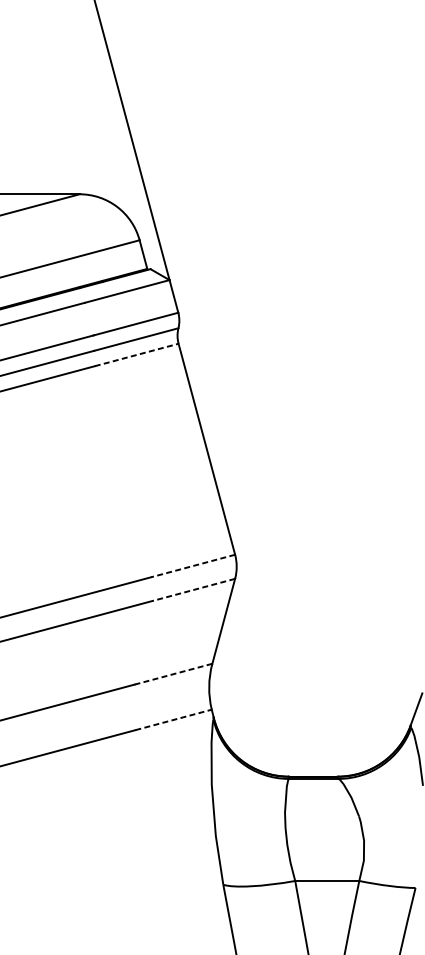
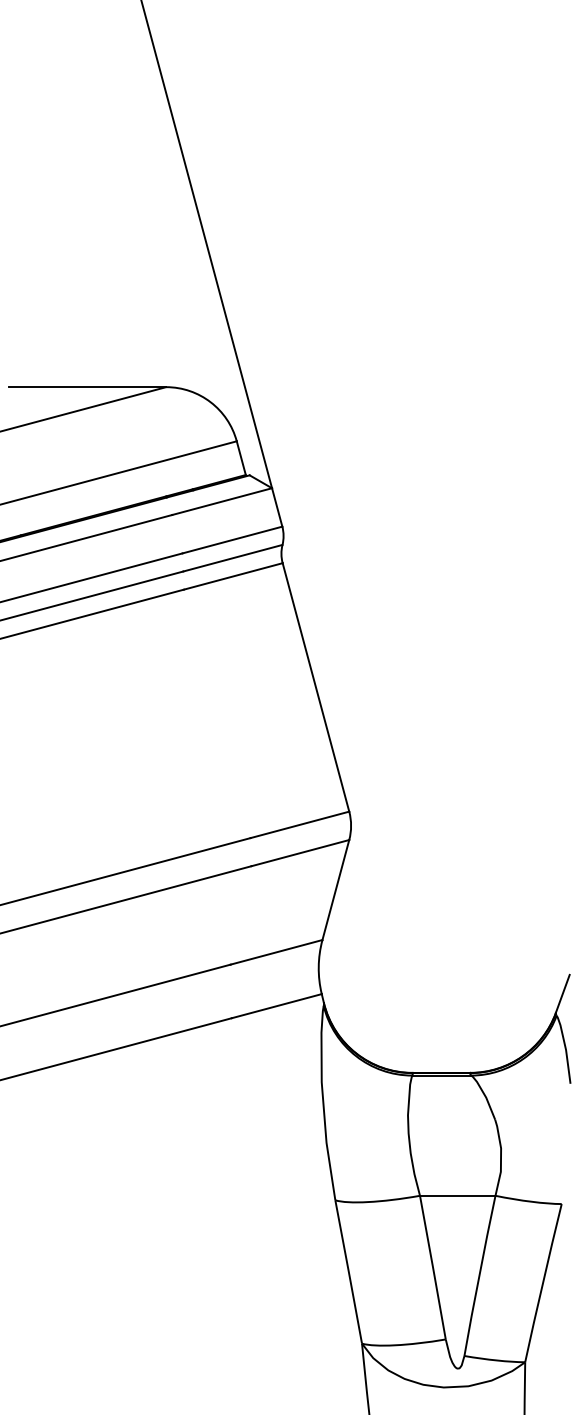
line: (136, 355) -> (233, 576), dashed -> solid
line: (192, 566) -> (299, 825), dashed -> solid
line: (193, 590) -> (300, 853), dashed -> solid
line: (174, 674) -> (277, 952), dashed -> solid
line: (173, 720) -> (276, 1006), dashed -> solid

